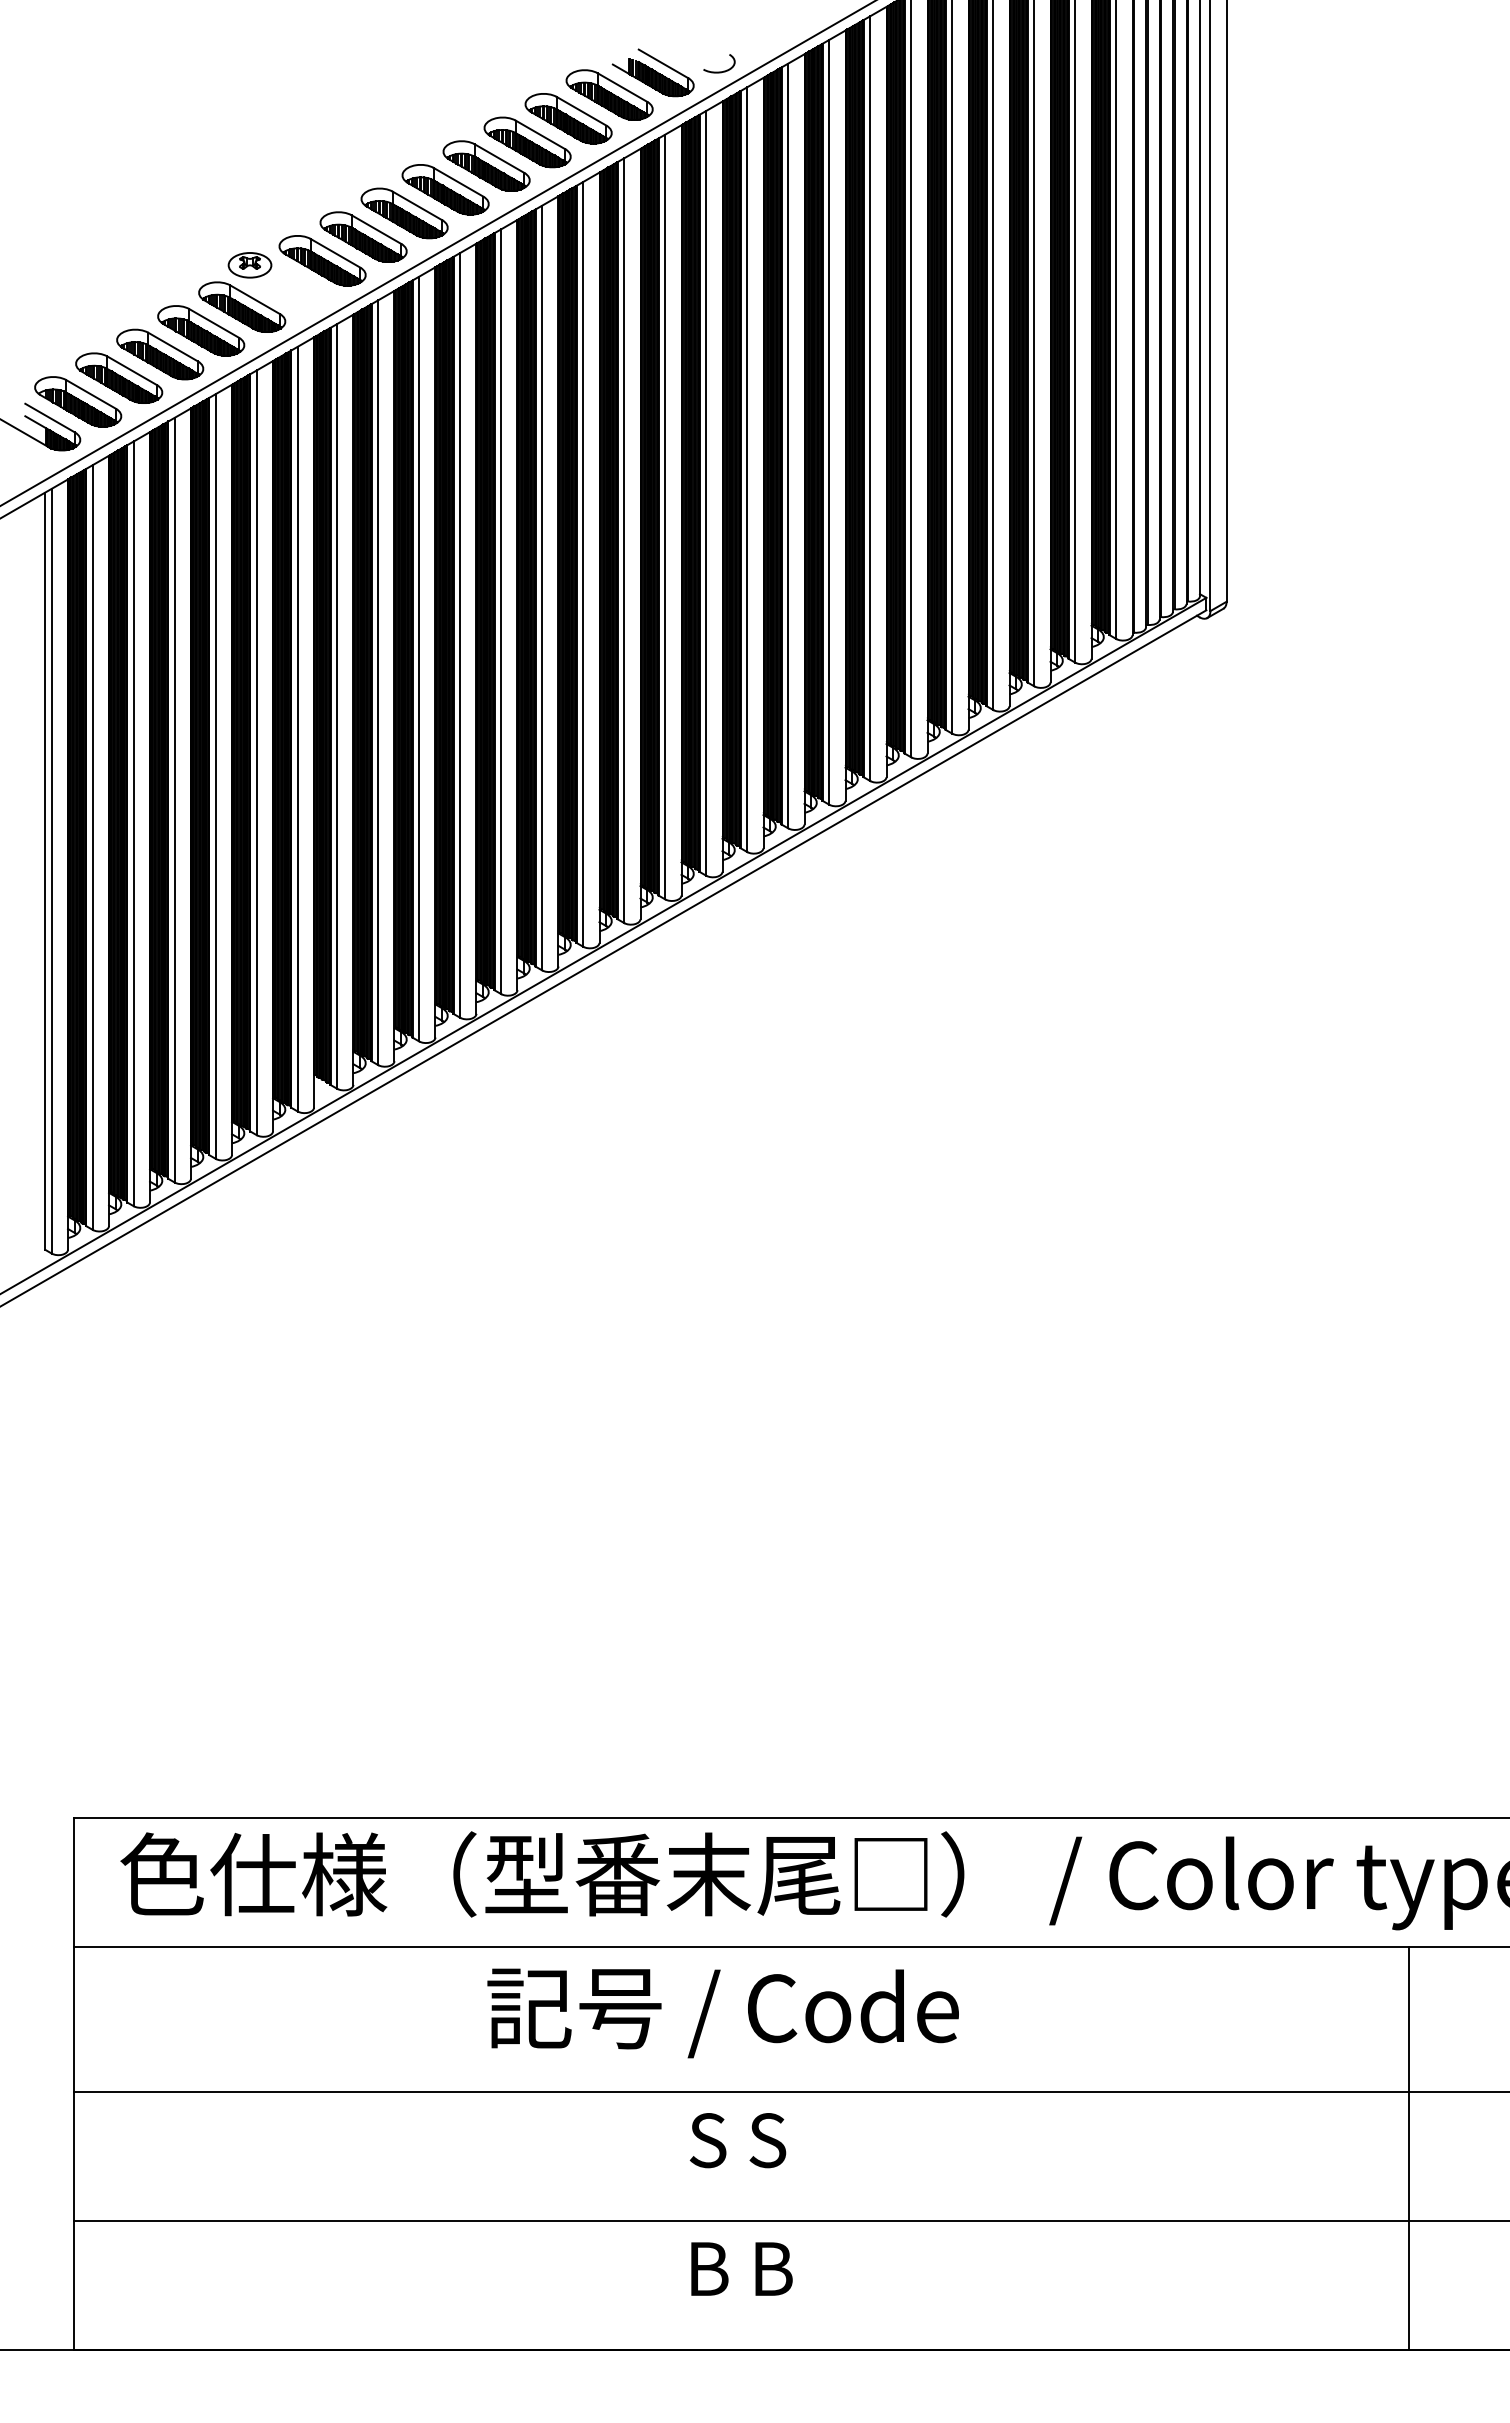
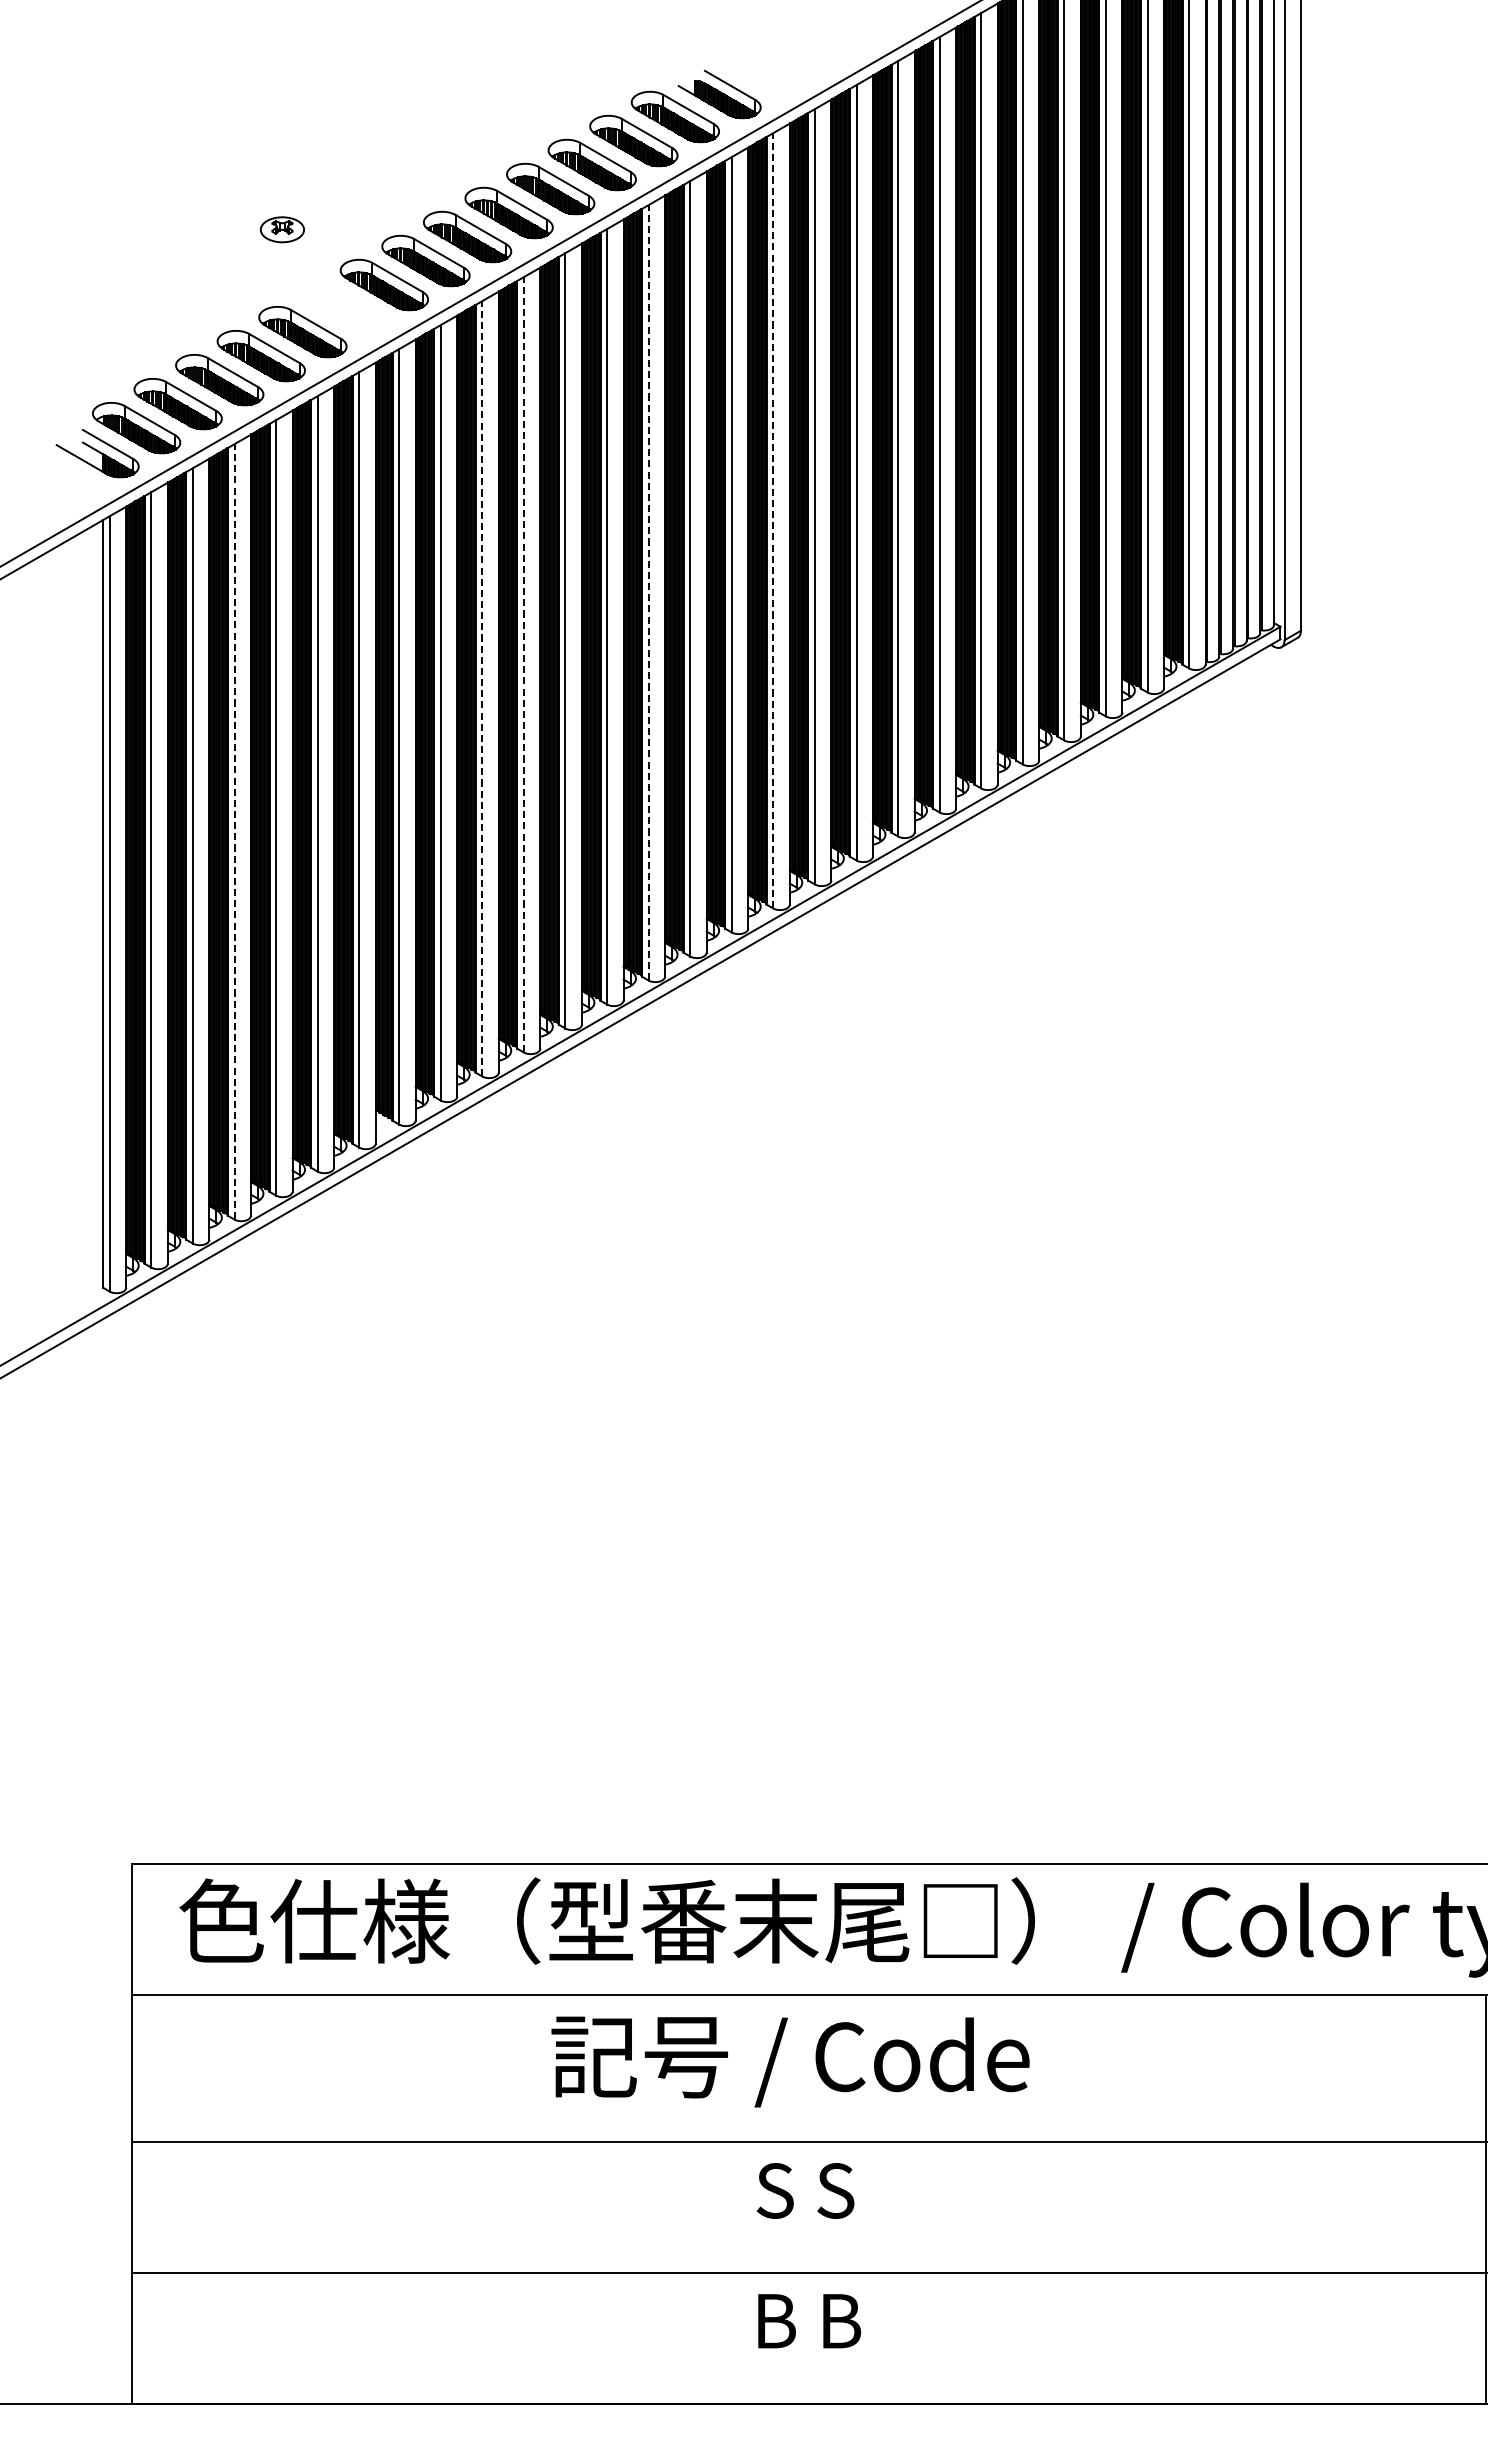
curve: (719, 71) -> (786, 93), removed
part: (249, 265) -> (281, 229), moved
line: (706, 492) -> (773, 519), solid -> dashed
line: (583, 563) -> (648, 591), solid -> dashed
line: (460, 634) -> (524, 663), solid -> dashed
line: (419, 658) -> (482, 688), solid -> dashed
line: (174, 799) -> (234, 831), solid -> dashed

